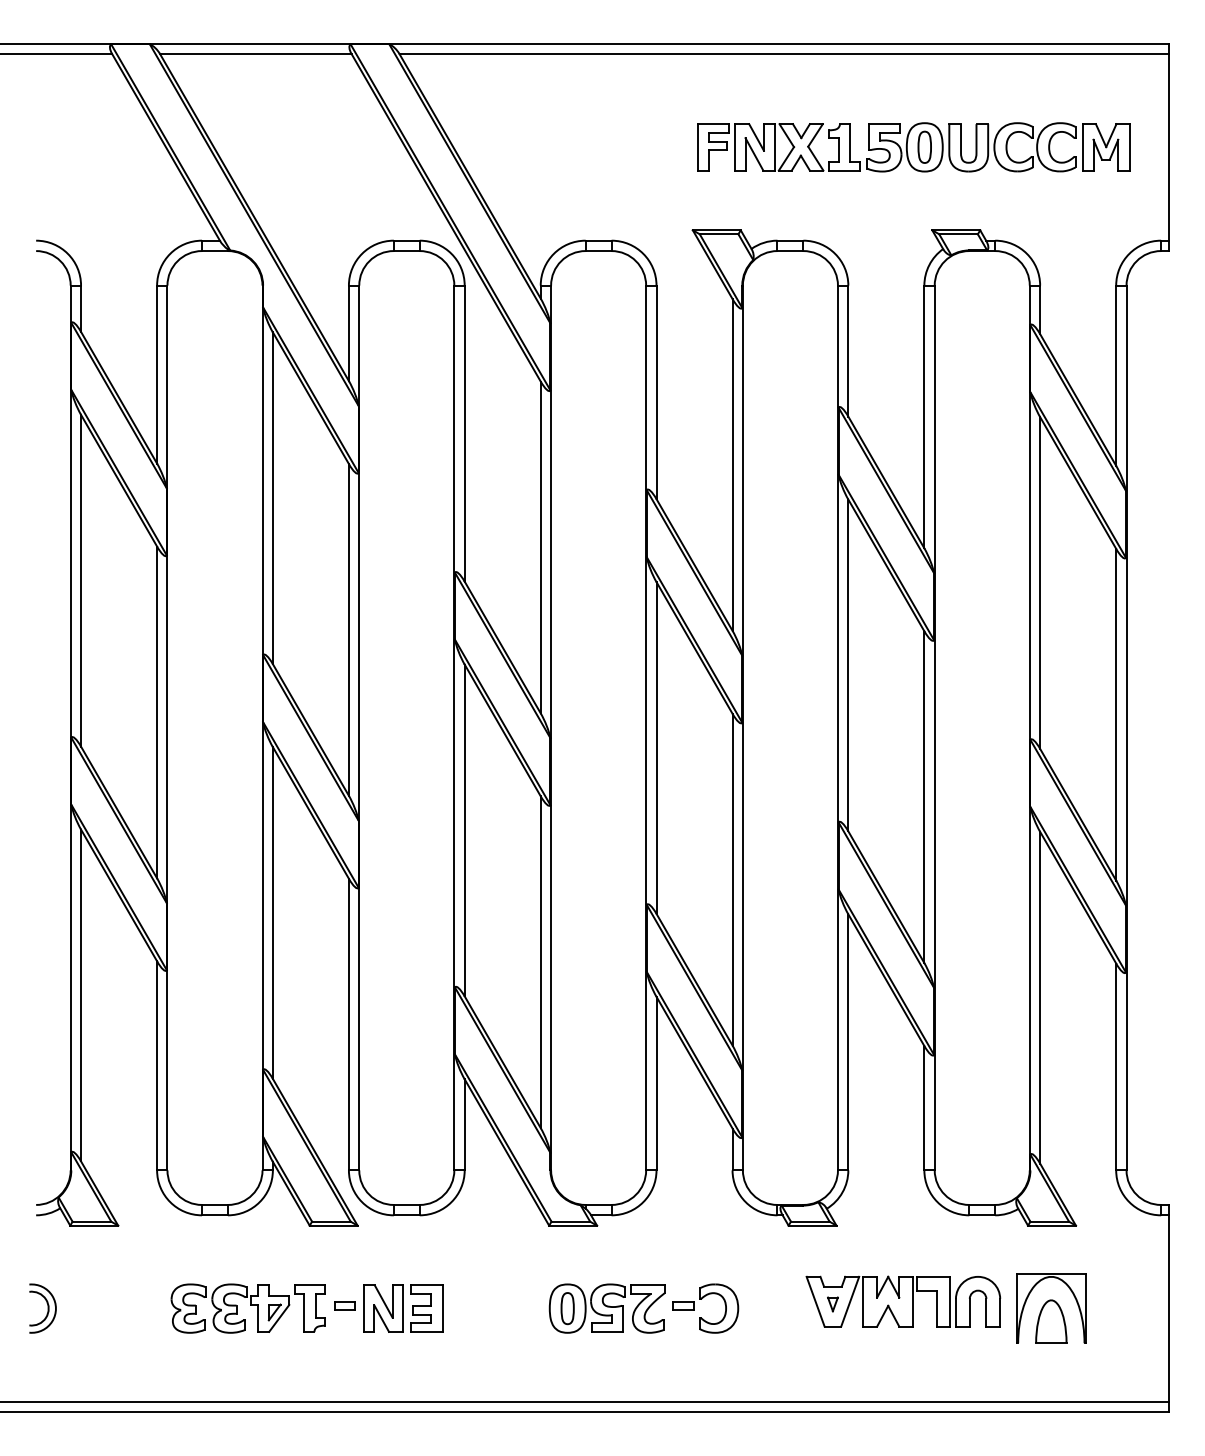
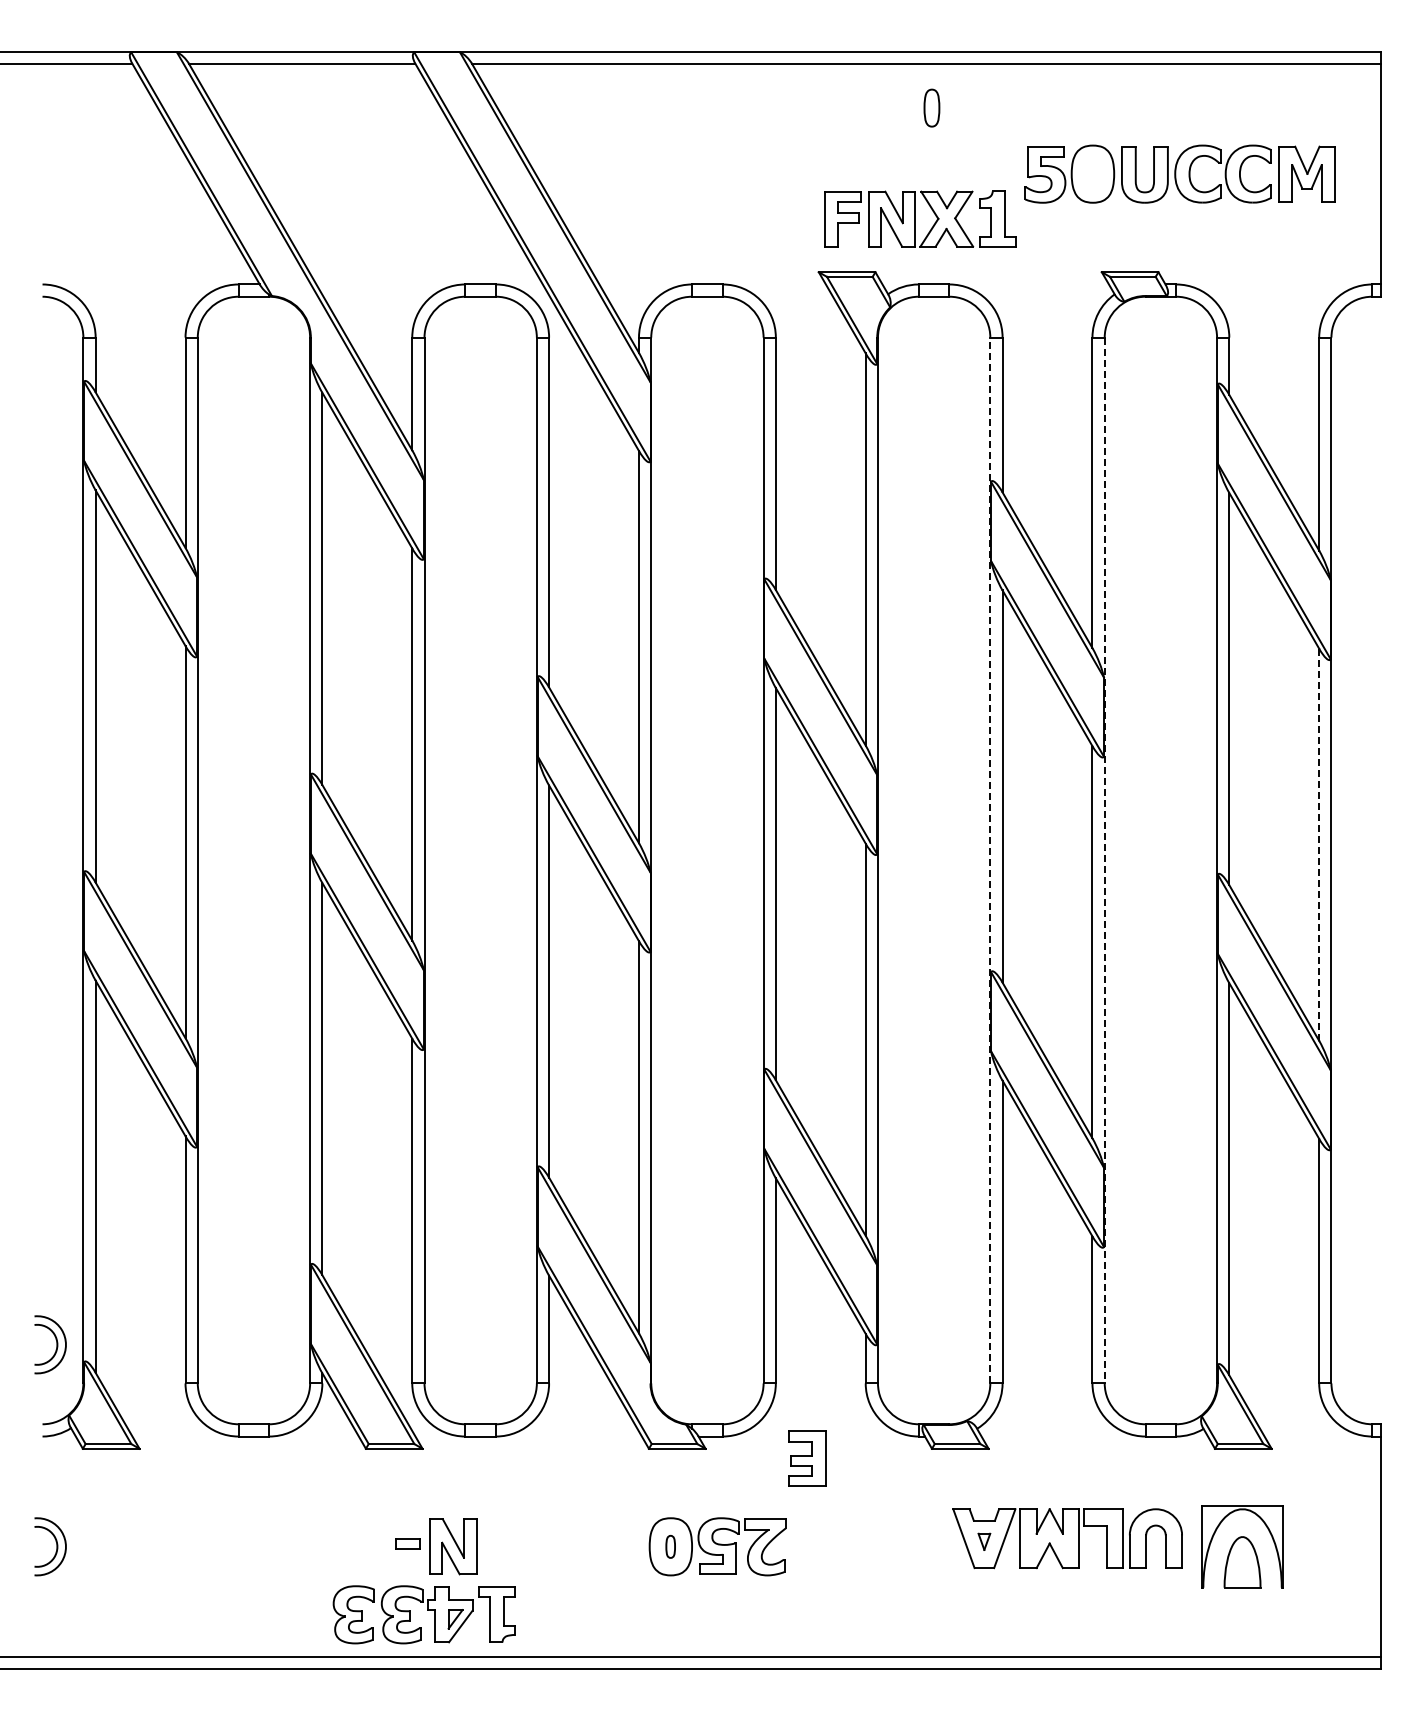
part: (778, 146) -> (920, 218), moved
part: (924, 146) -> (931, 107), moved
line: (1116, 714) -> (1319, 844), solid -> dashed
line: (838, 728) -> (990, 860), solid -> dashed
line: (934, 728) -> (1104, 860), solid -> dashed
part: (42, 1137) -> (50, 1344), added
part: (701, 1299) -> (828, 1536), removed
part: (247, 1308) -> (423, 1614), moved
part: (426, 1308) -> (807, 1458), moved
part: (567, 1308) -> (670, 1546), size x0.6

